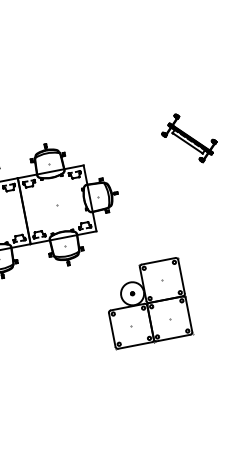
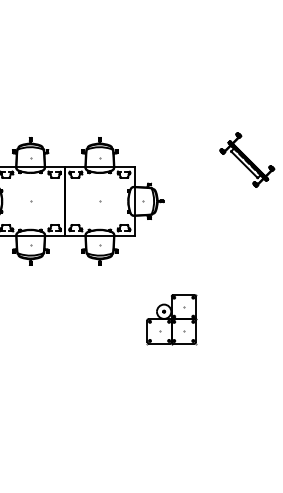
part: (146, 303) -> (171, 319), size x0.6

